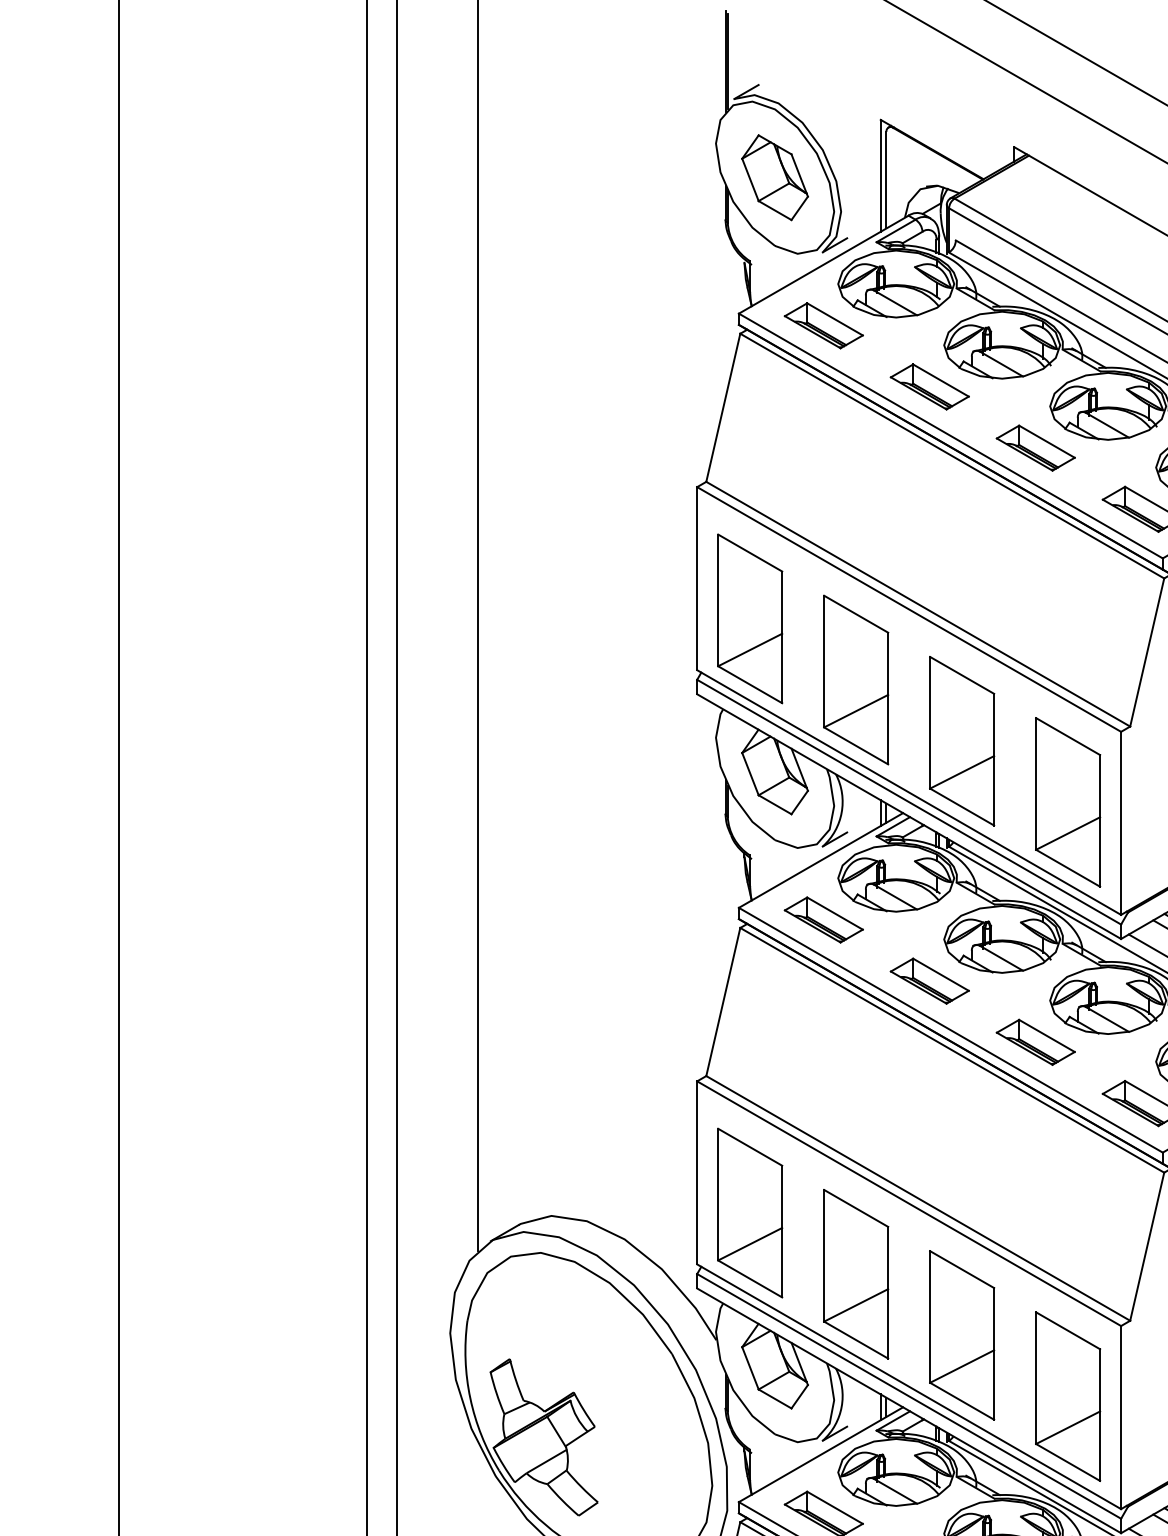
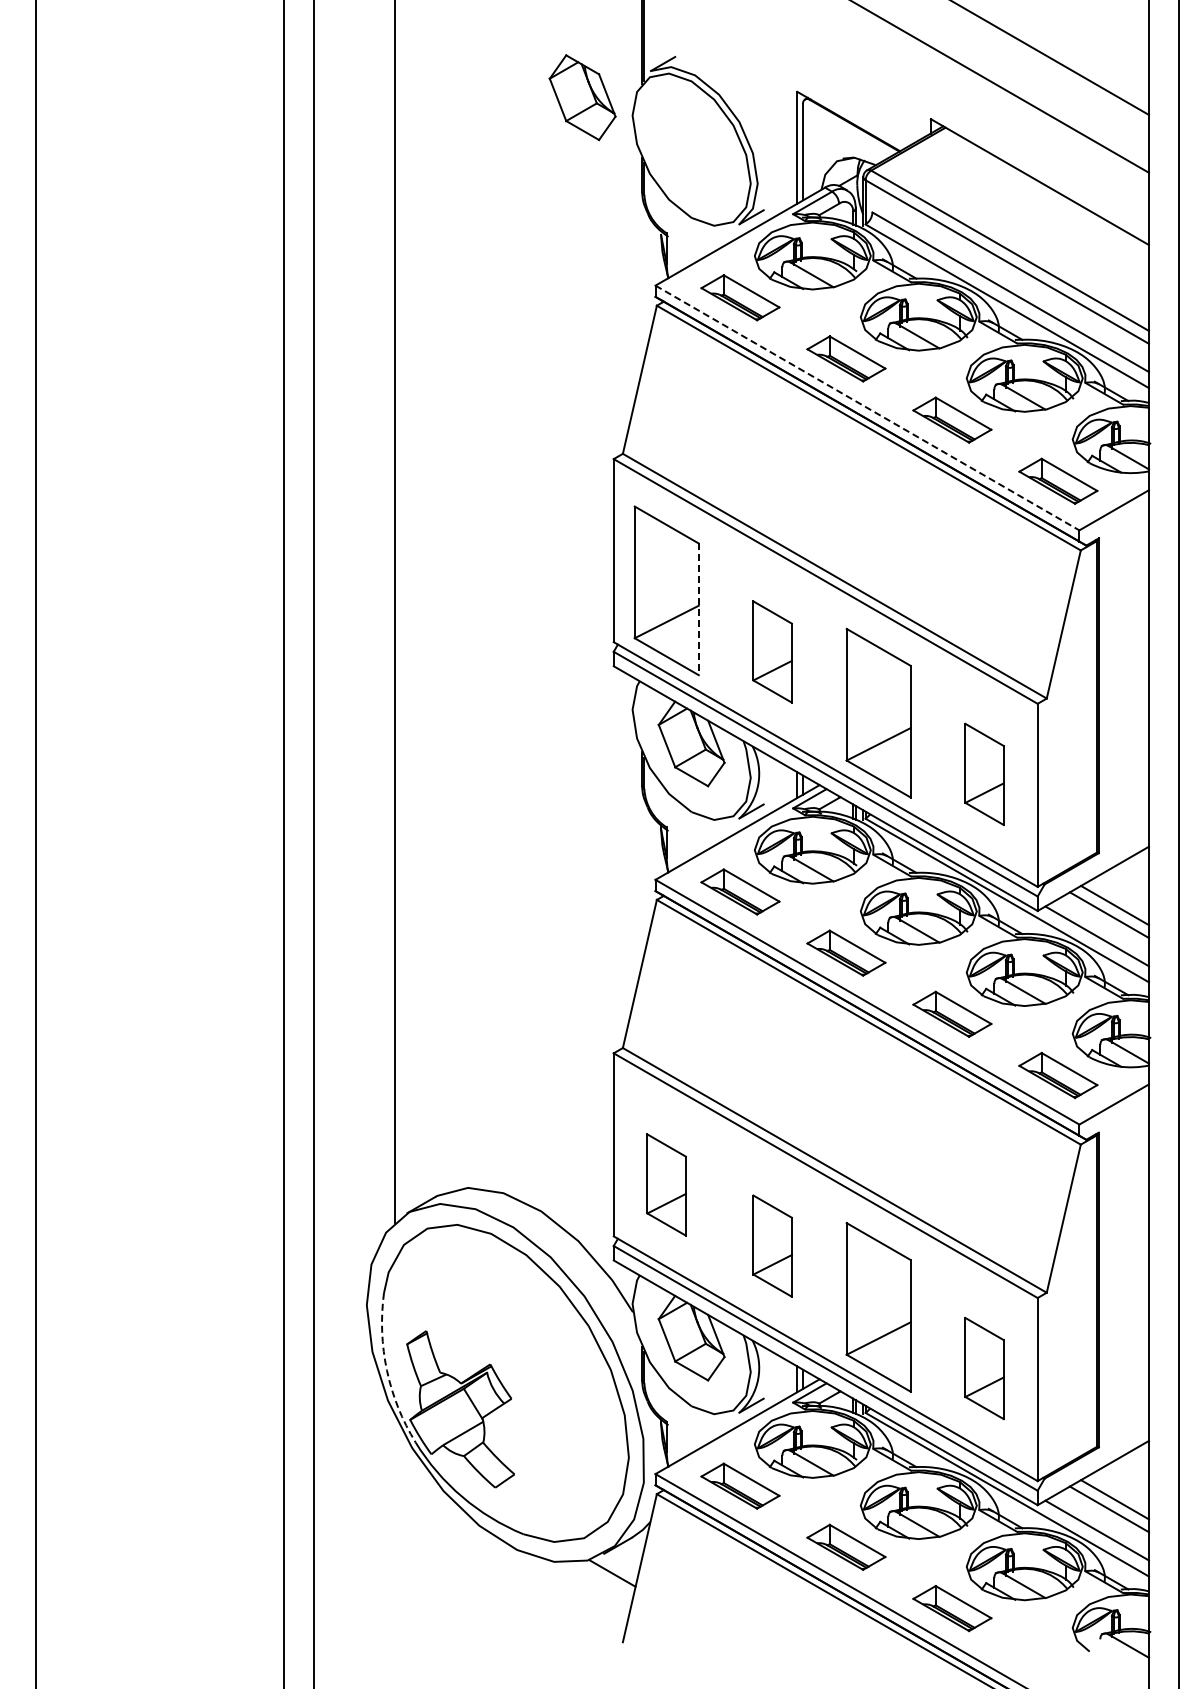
part: (774, 177) -> (582, 97), moved
line: (950, 436) -> (867, 408), solid -> dashed
line: (781, 637) -> (698, 609), solid -> dashed
part: (855, 679) -> (772, 651), size x0.6
part: (1067, 802) -> (984, 774), size x0.6
part: (749, 1212) -> (666, 1184), size x0.6
part: (855, 1273) -> (772, 1245), size x0.6
part: (1067, 1396) -> (984, 1368), size x0.6
arc: (469, 1398) -> (386, 1370), solid -> dashed

